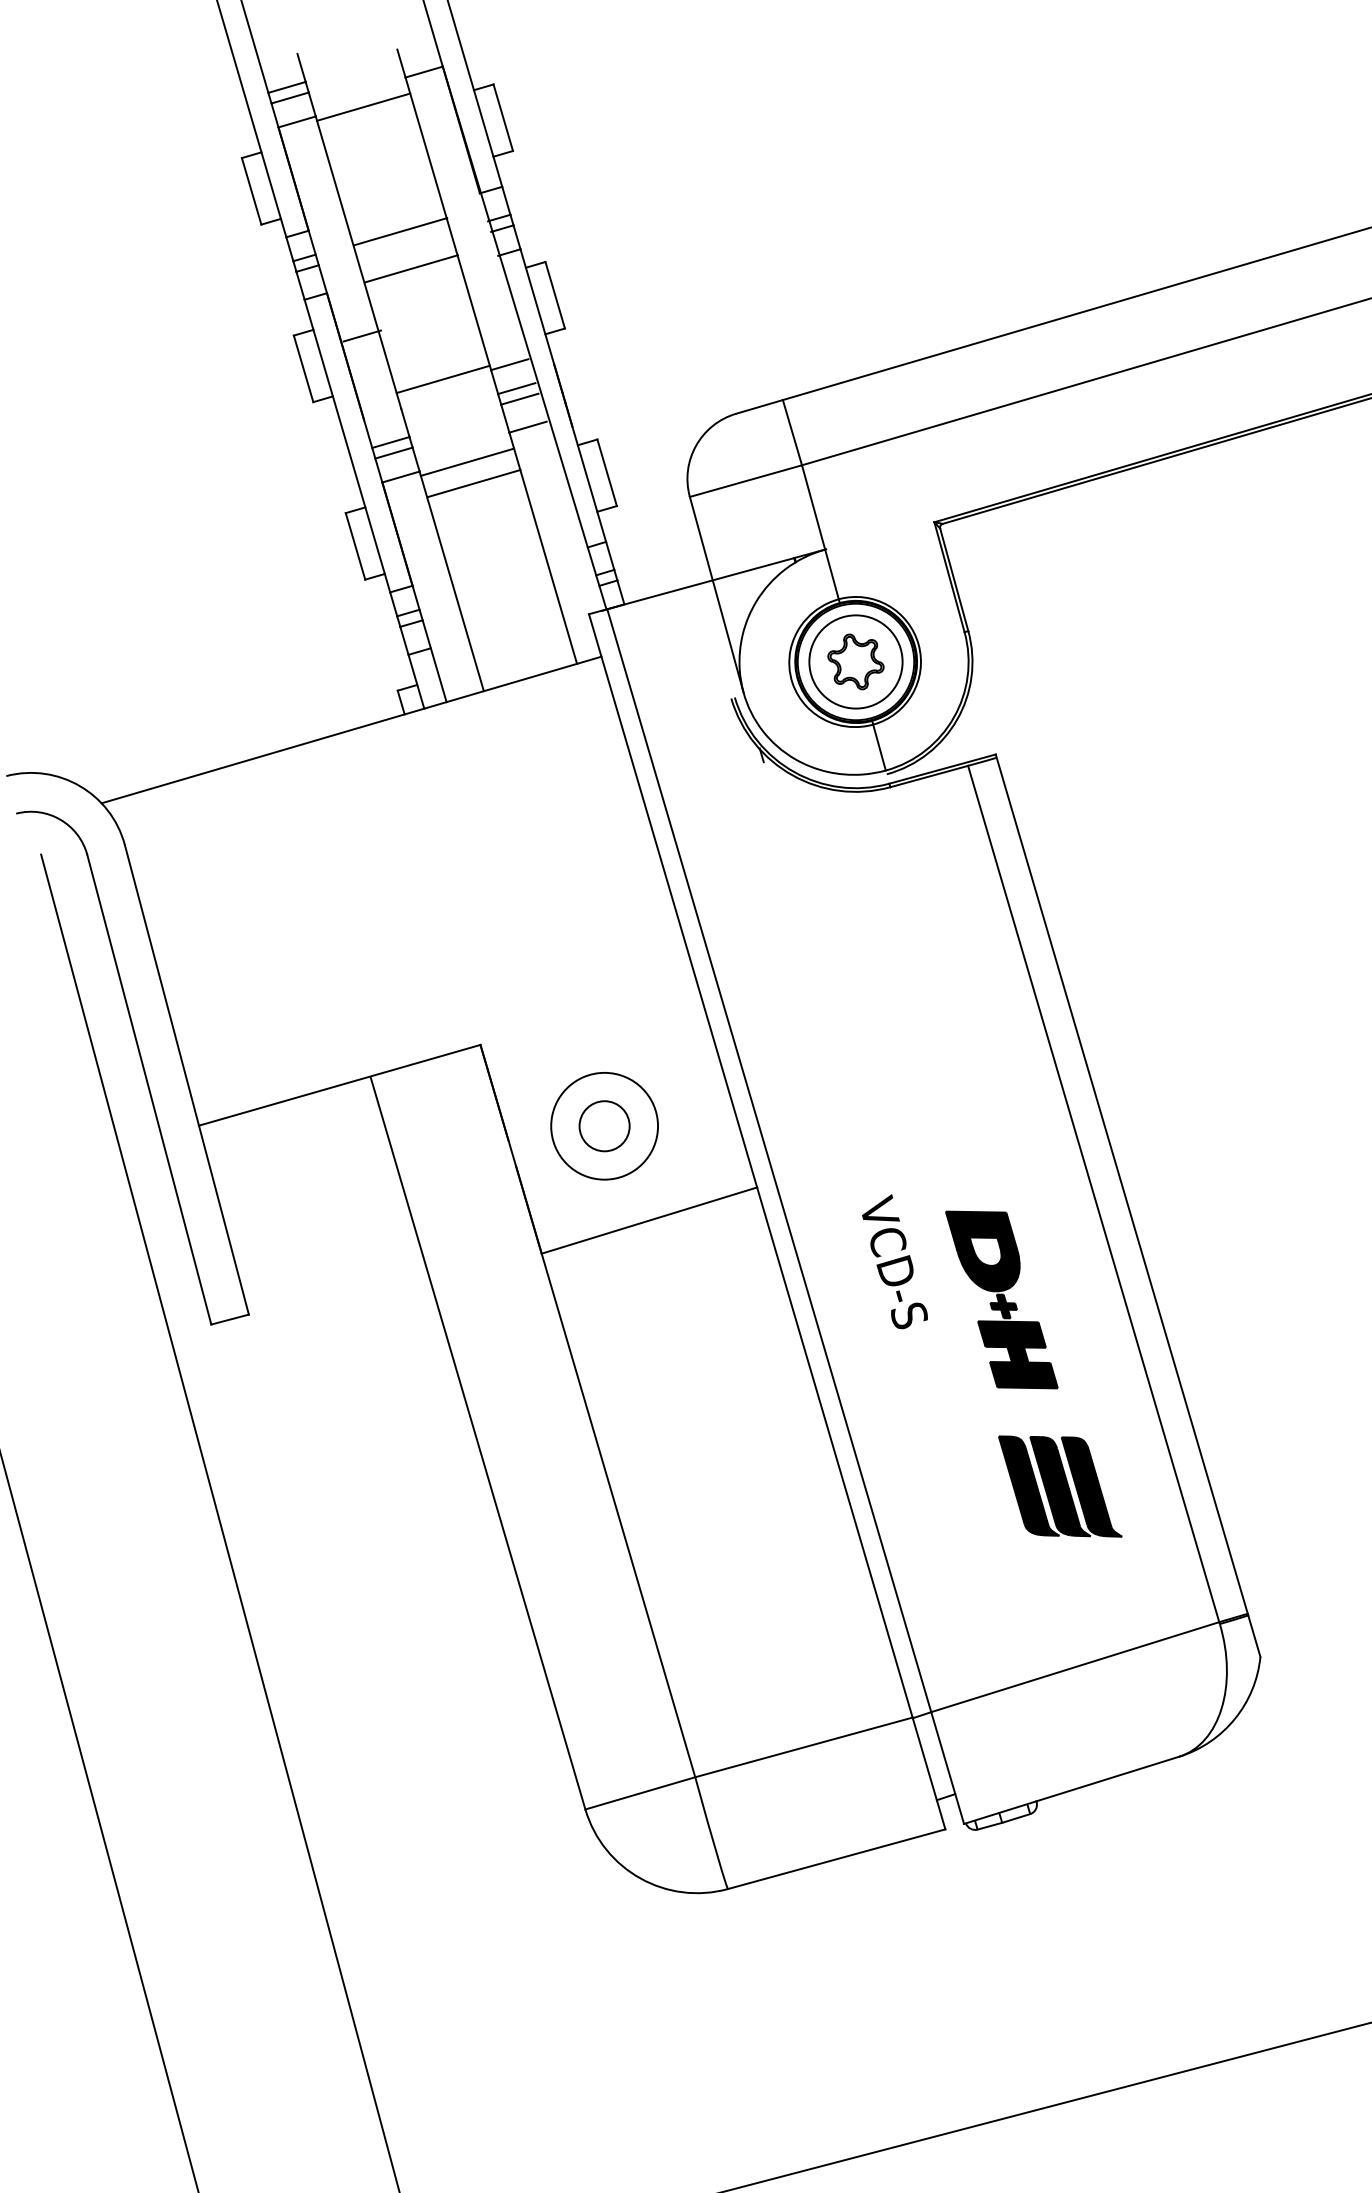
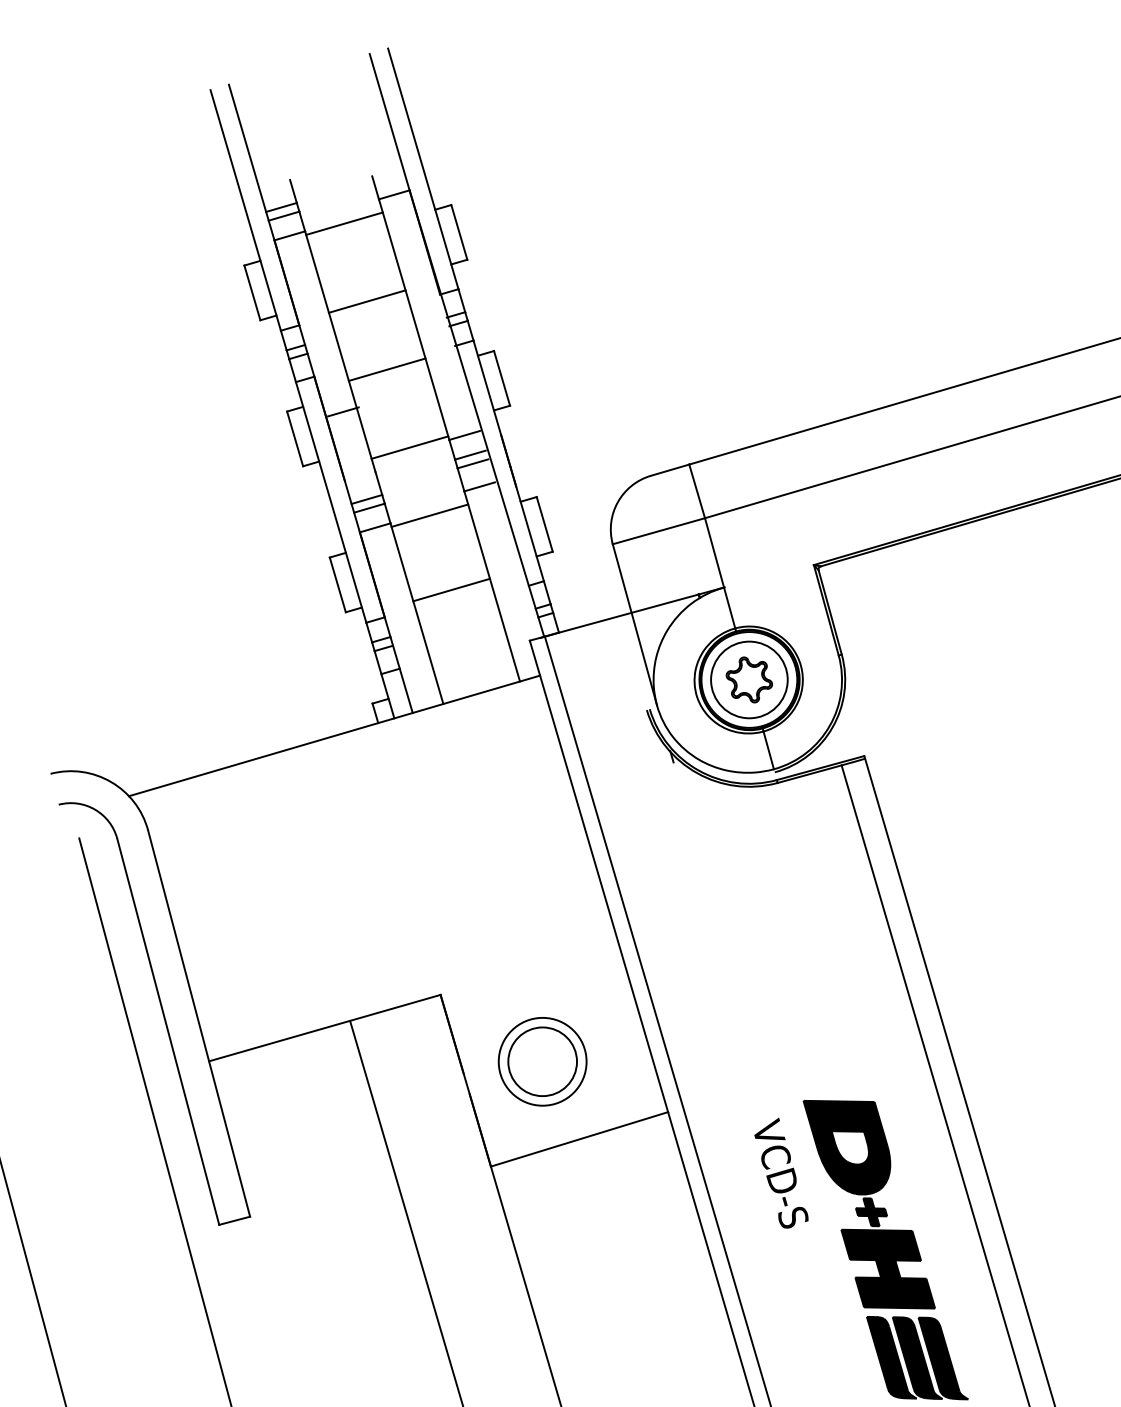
line: (400, 231) -> (387, 369), moved
line: (410, 268) -> (366, 301), moved
line: (473, 483) -> (451, 589), moved
circle: (604, 1126) -> (542, 1061), size x1.67
part: (1001, 1299) -> (869, 1204), size x1.43

